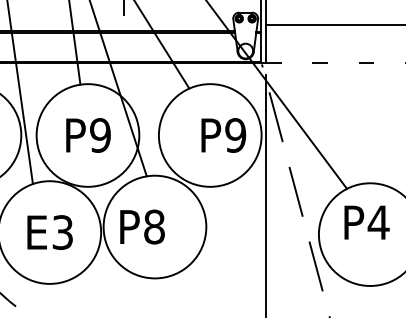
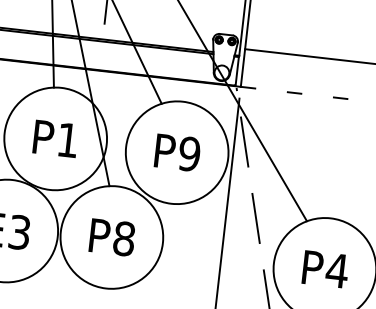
text: (100, 135) -> (68, 140), P9 -> P1
text: (223, 135) -> (177, 152), moved
text: (366, 222) -> (325, 269), moved
text: (142, 226) -> (112, 236), moved

